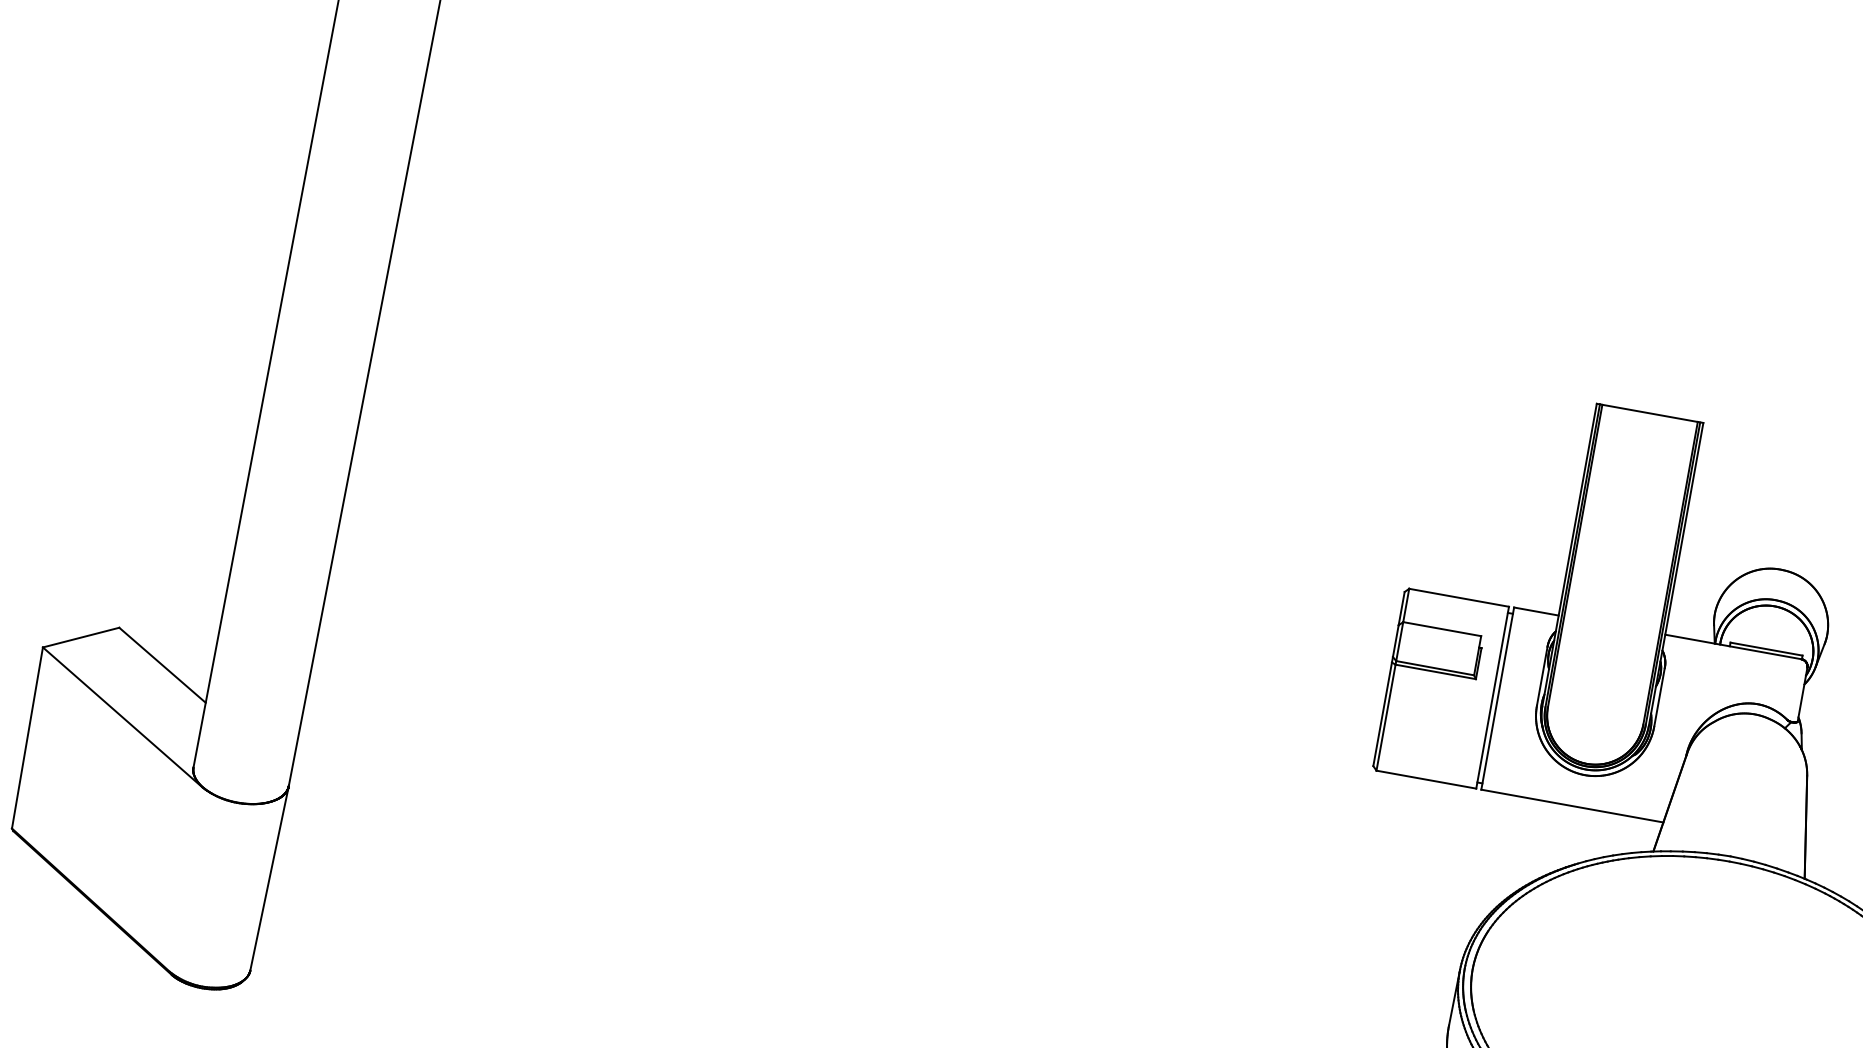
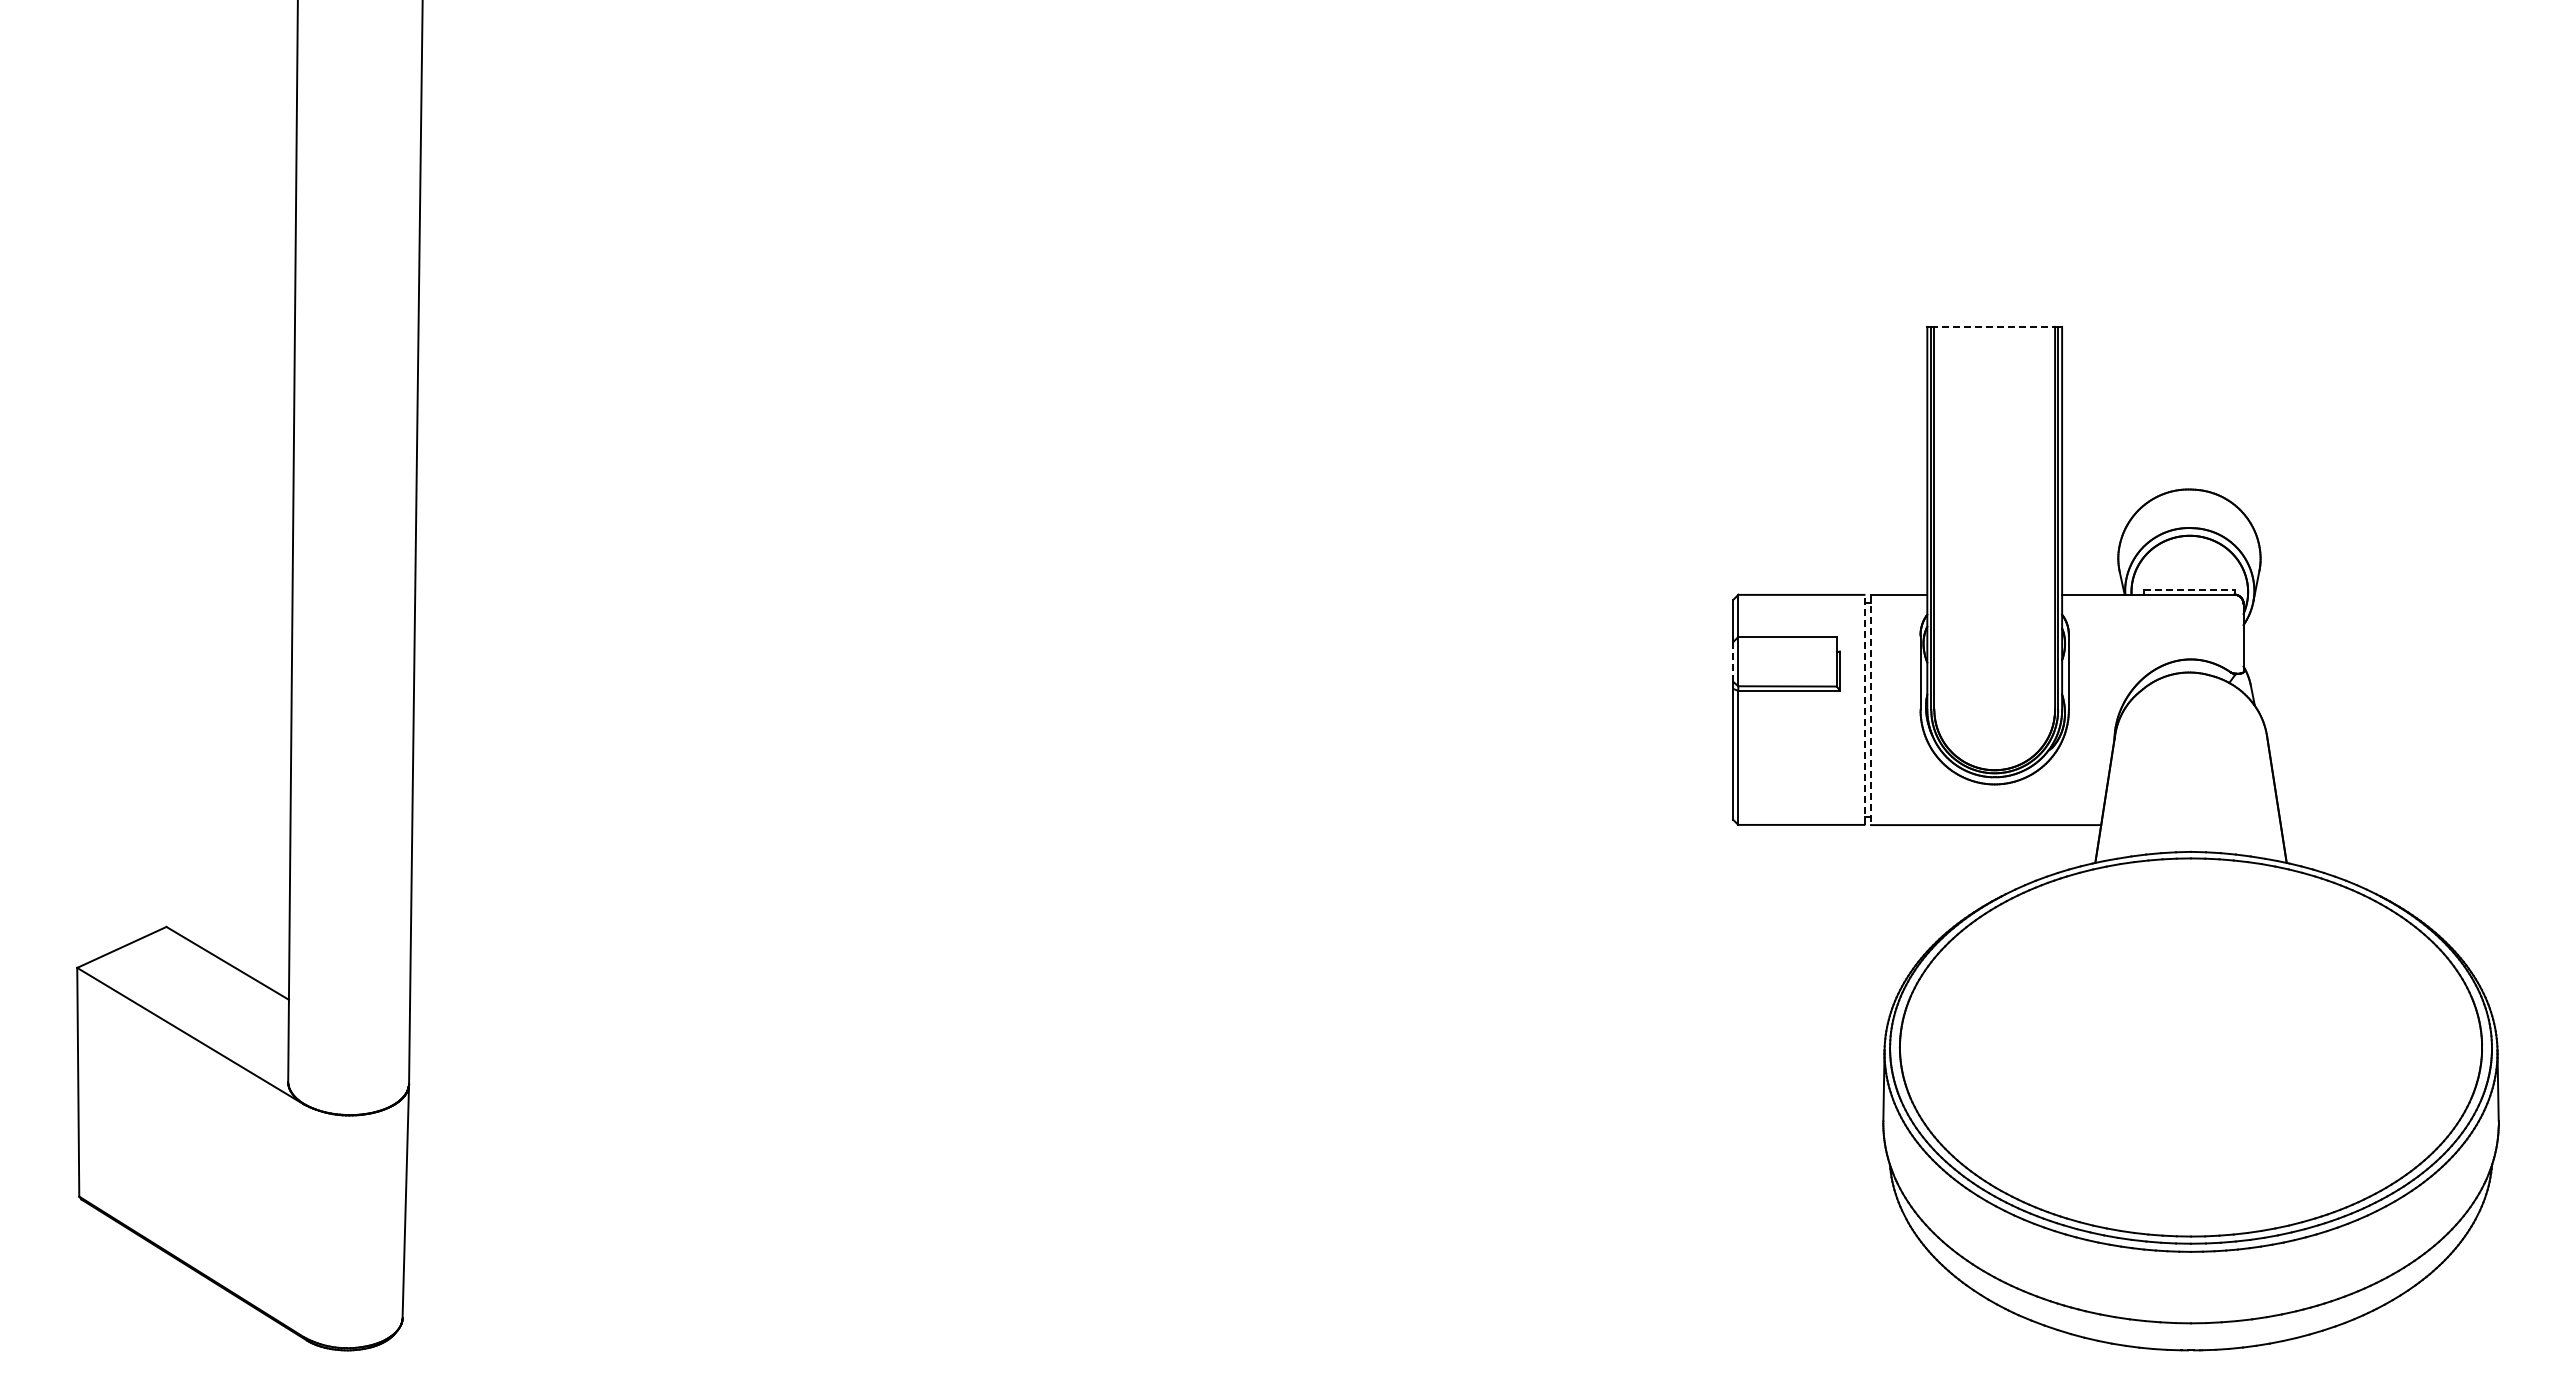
line: (1649, 412) -> (1993, 326), solid -> dashed
line: (1395, 641) -> (1733, 662), solid -> dashed
line: (1766, 649) -> (2189, 590), solid -> dashed
line: (1492, 697) -> (1864, 709), solid -> dashed
line: (1497, 699) -> (1870, 710), solid -> dashed

